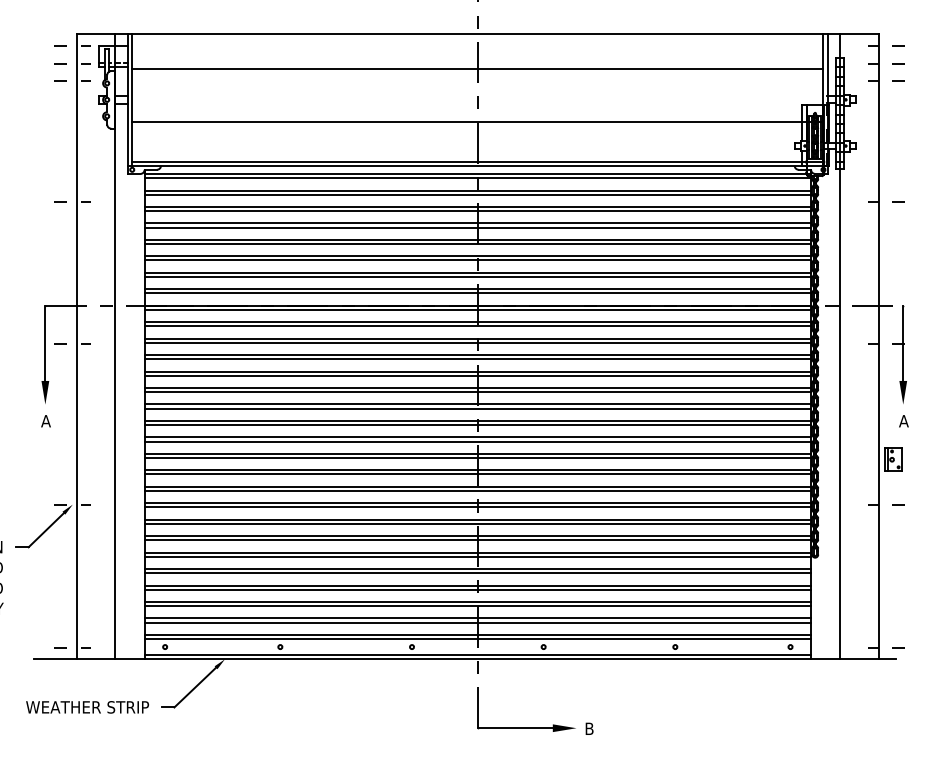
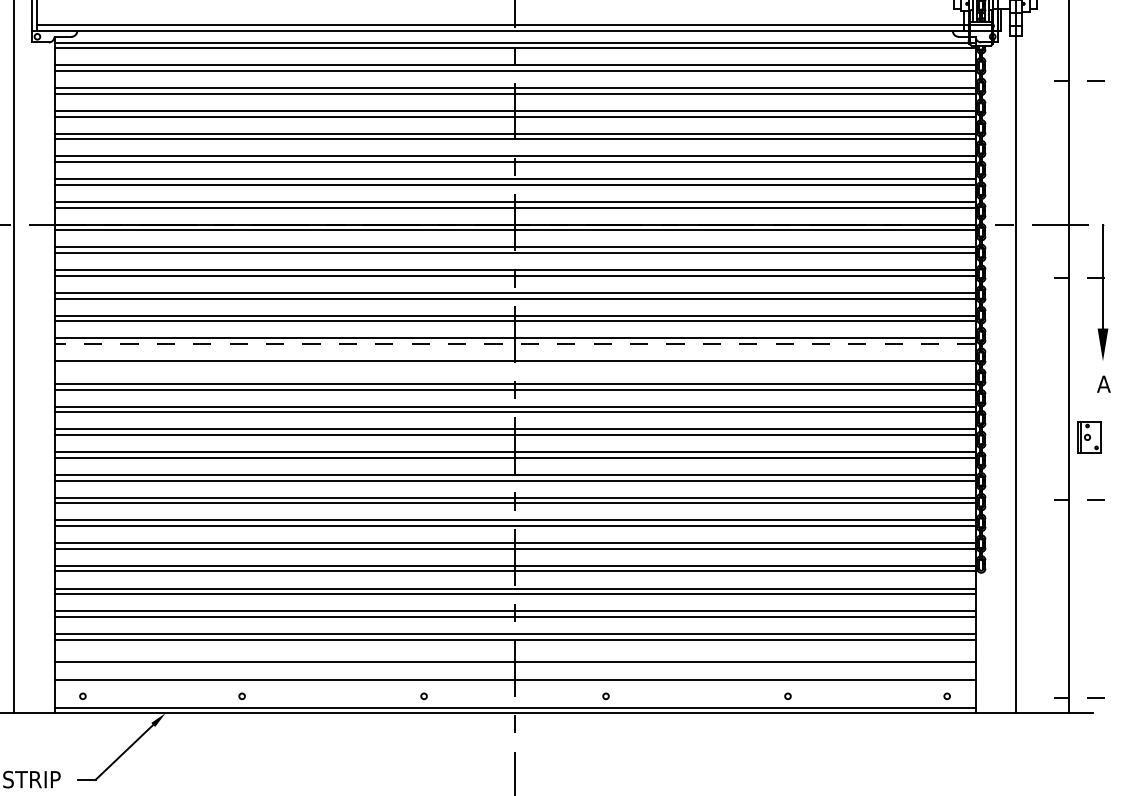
line: (477, 392) -> (514, 344), solid -> dashed
line: (477, 408) -> (514, 366), removed
line: (477, 618) -> (514, 656), removed
line: (477, 639) -> (514, 685), removed

